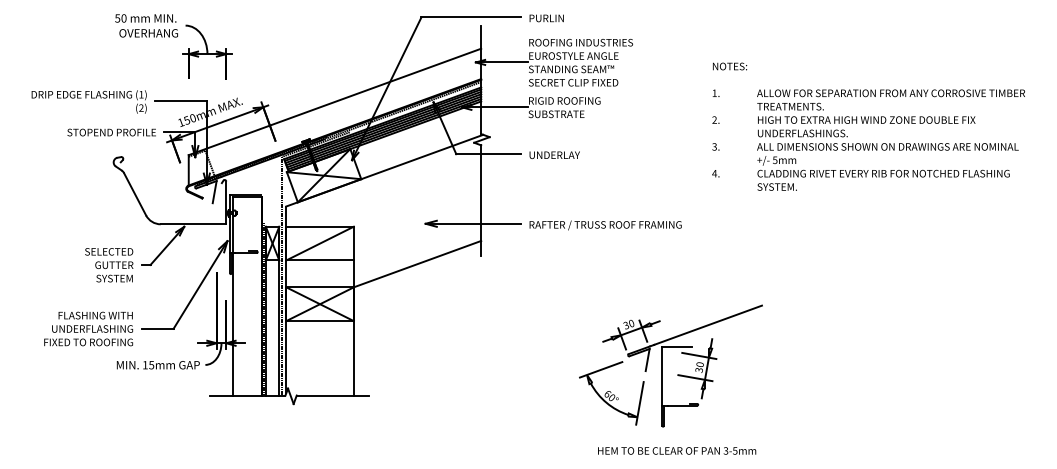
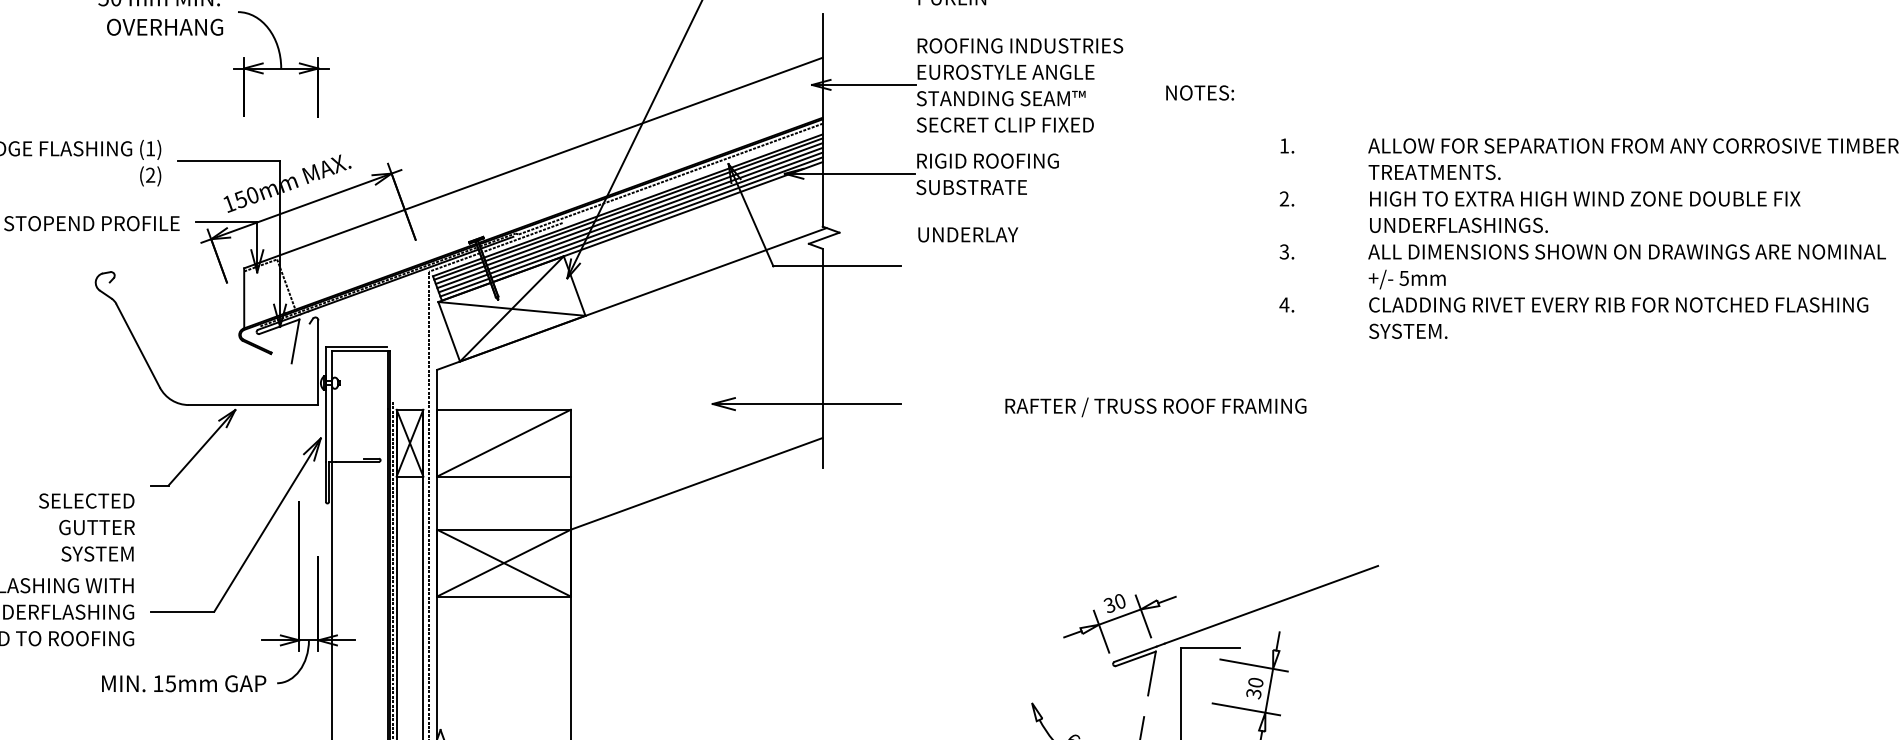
text: (730, 66) -> (1201, 92), moved
text: (554, 154) -> (967, 233), moved
text: (605, 225) -> (1155, 407), moved
text: (109, 265) -> (87, 528), moved
line: (600, 369) -> (1058, 692), removed

